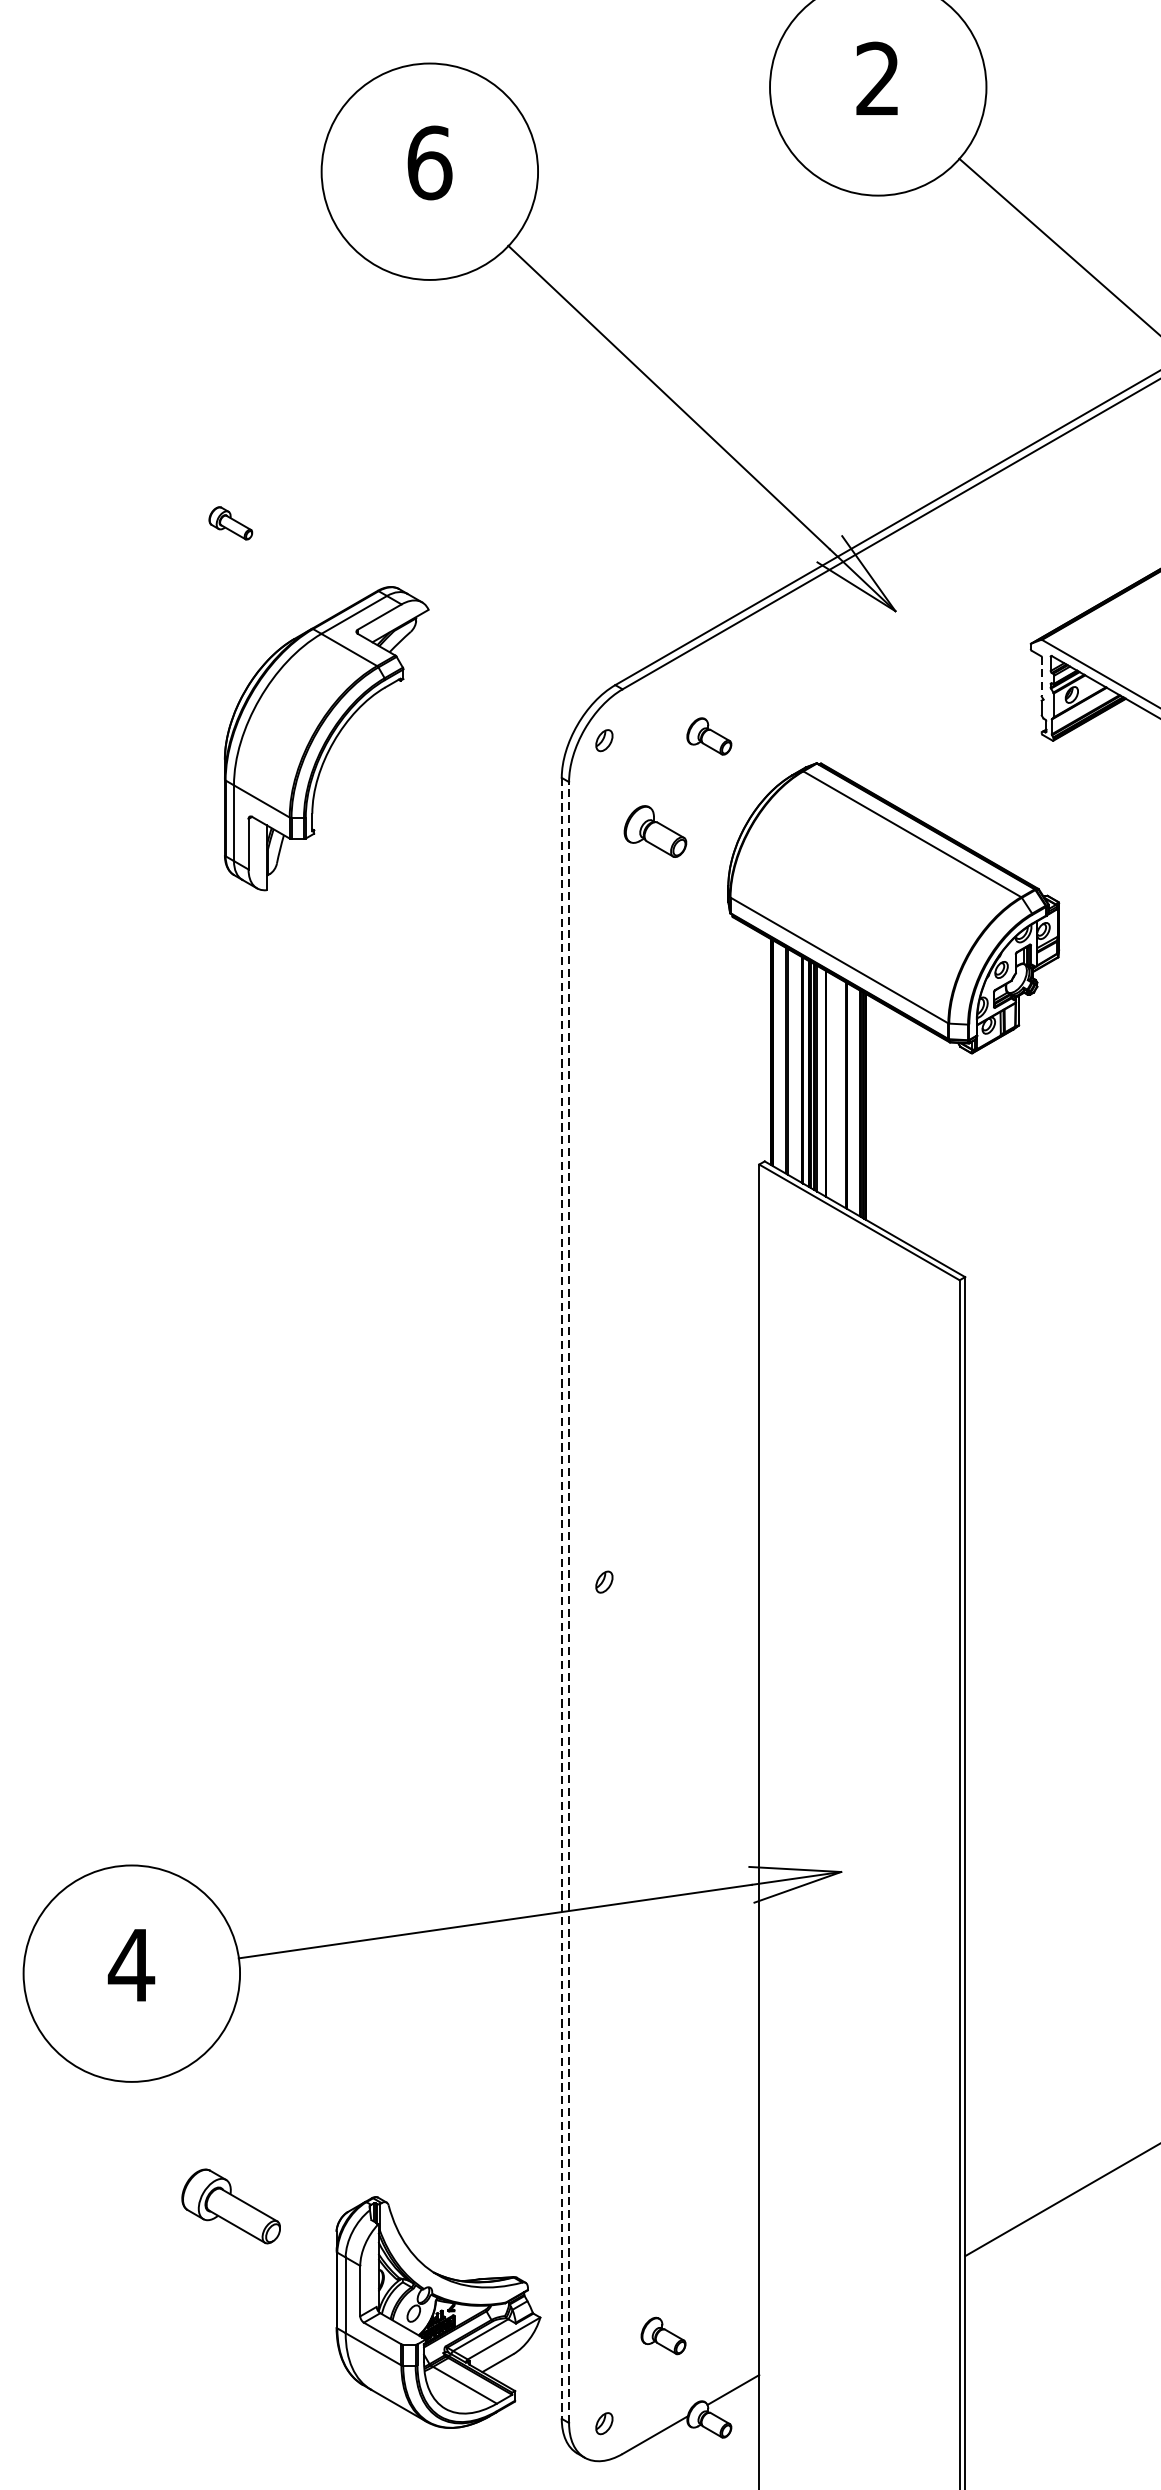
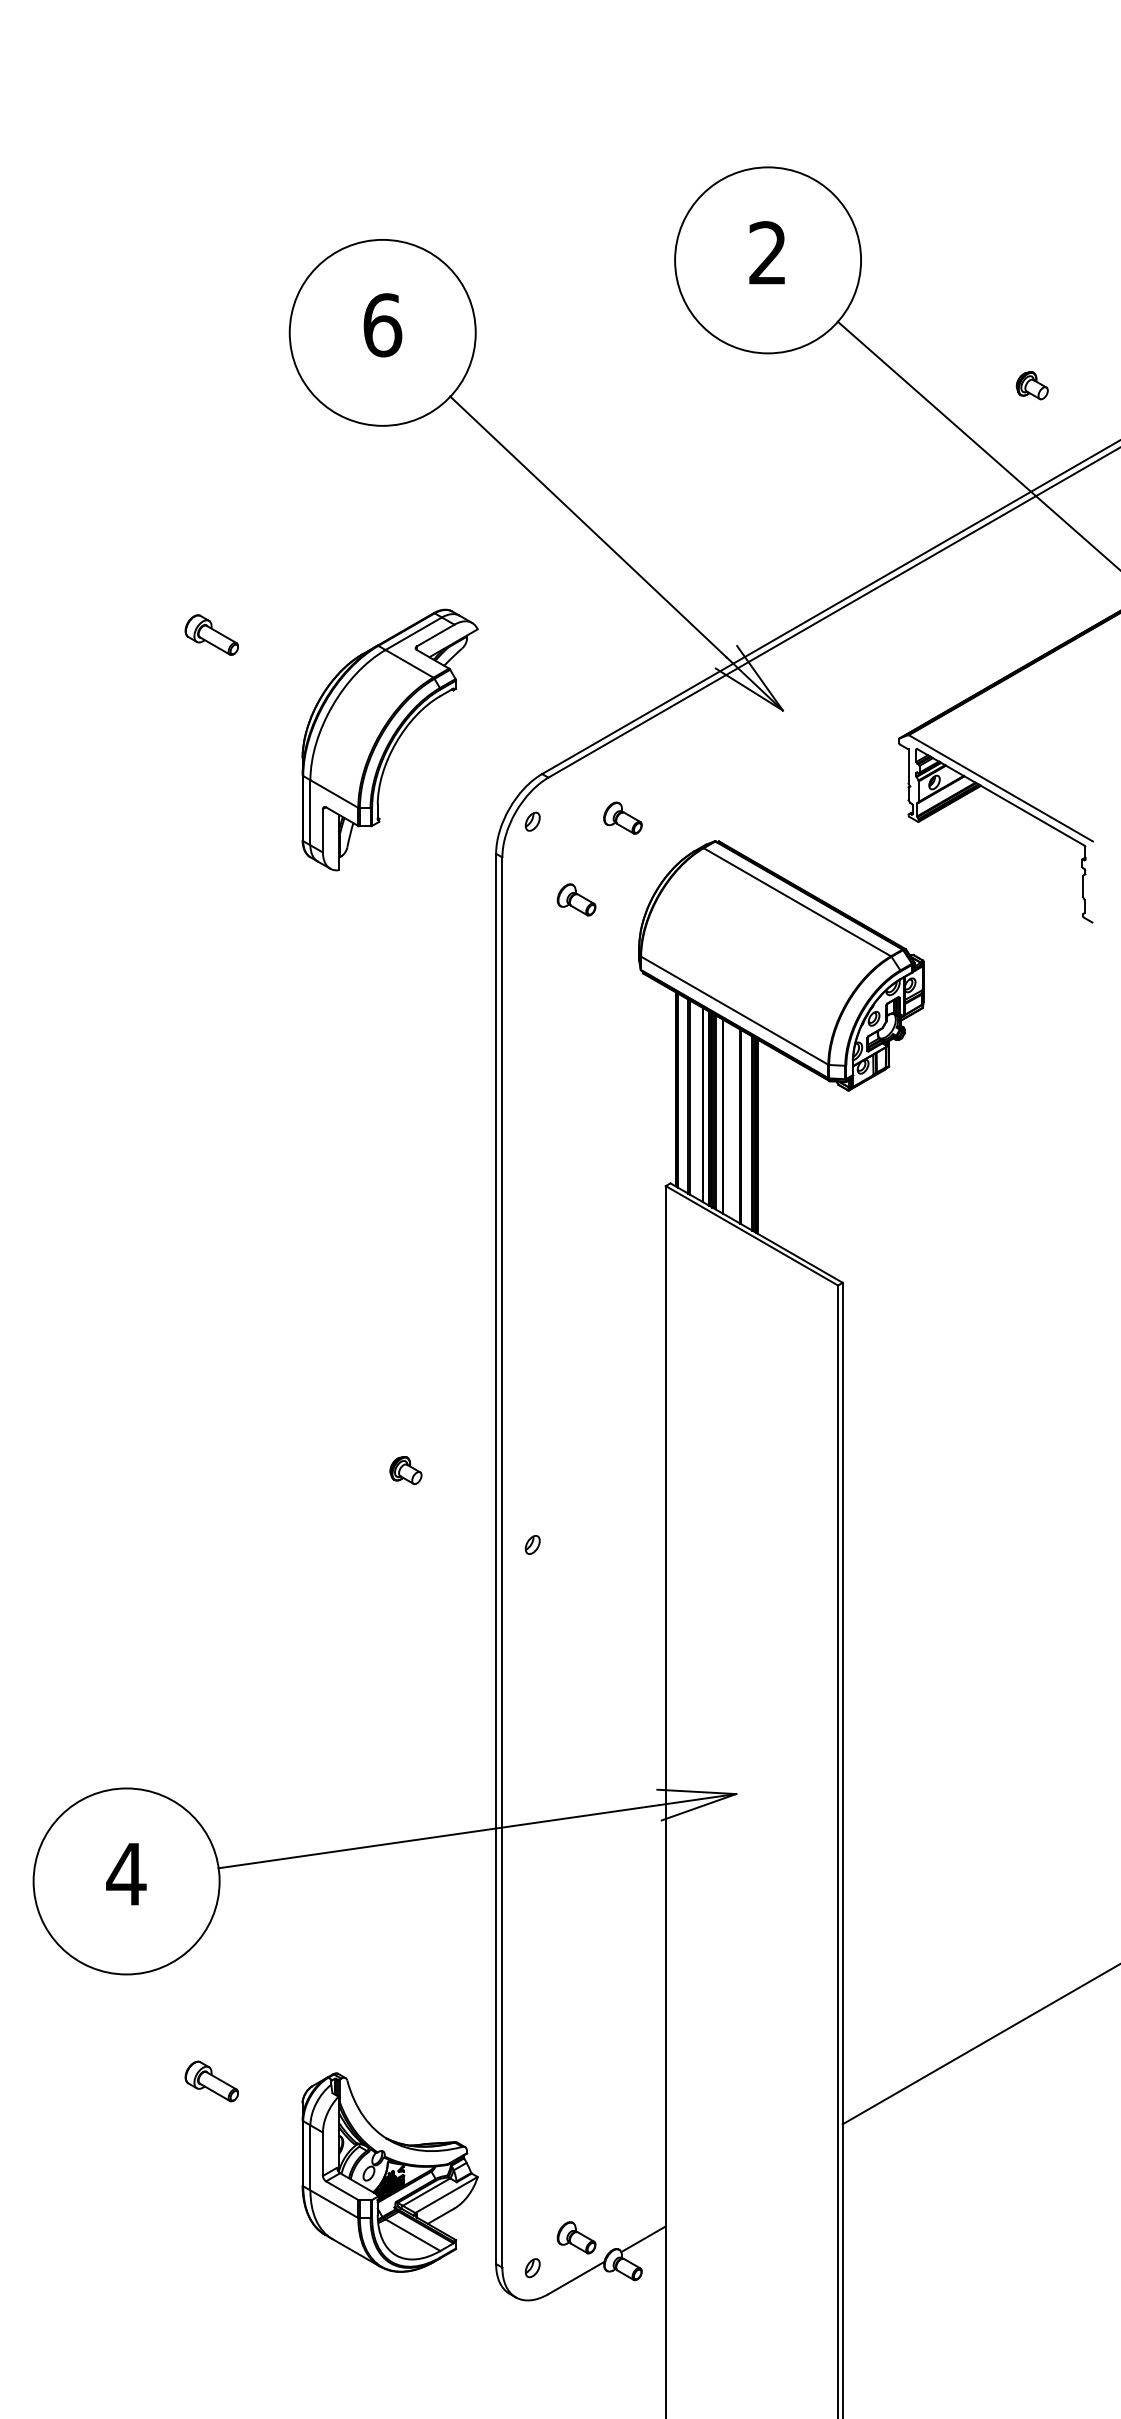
part: (230, 522) -> (211, 634), size x1.43
line: (1041, 677) -> (908, 767), dashed -> solid
part: (325, 737) -> (389, 739), moved
part: (655, 831) -> (576, 899), size x0.71
part: (456, 1495) -> (405, 1470), added
line: (562, 1599) -> (496, 1559), dashed -> solid
line: (569, 1602) -> (502, 1562), dashed -> solid
part: (230, 2206) -> (211, 2081), size x0.62
part: (663, 2335) -> (576, 2237), moved

